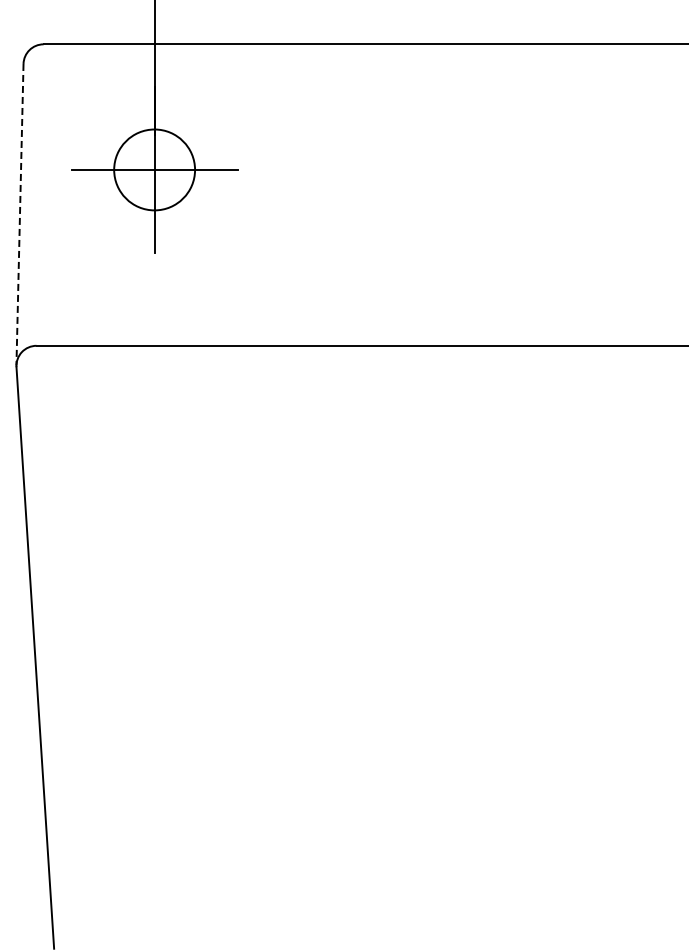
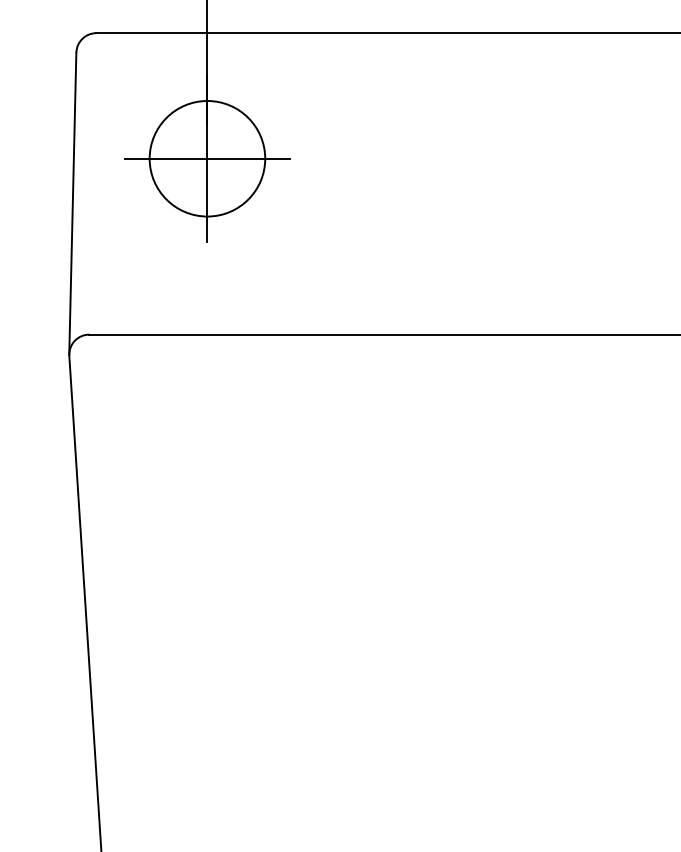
circle: (154, 169) -> (207, 158), size x1.43
line: (19, 214) -> (72, 203), dashed -> solid

